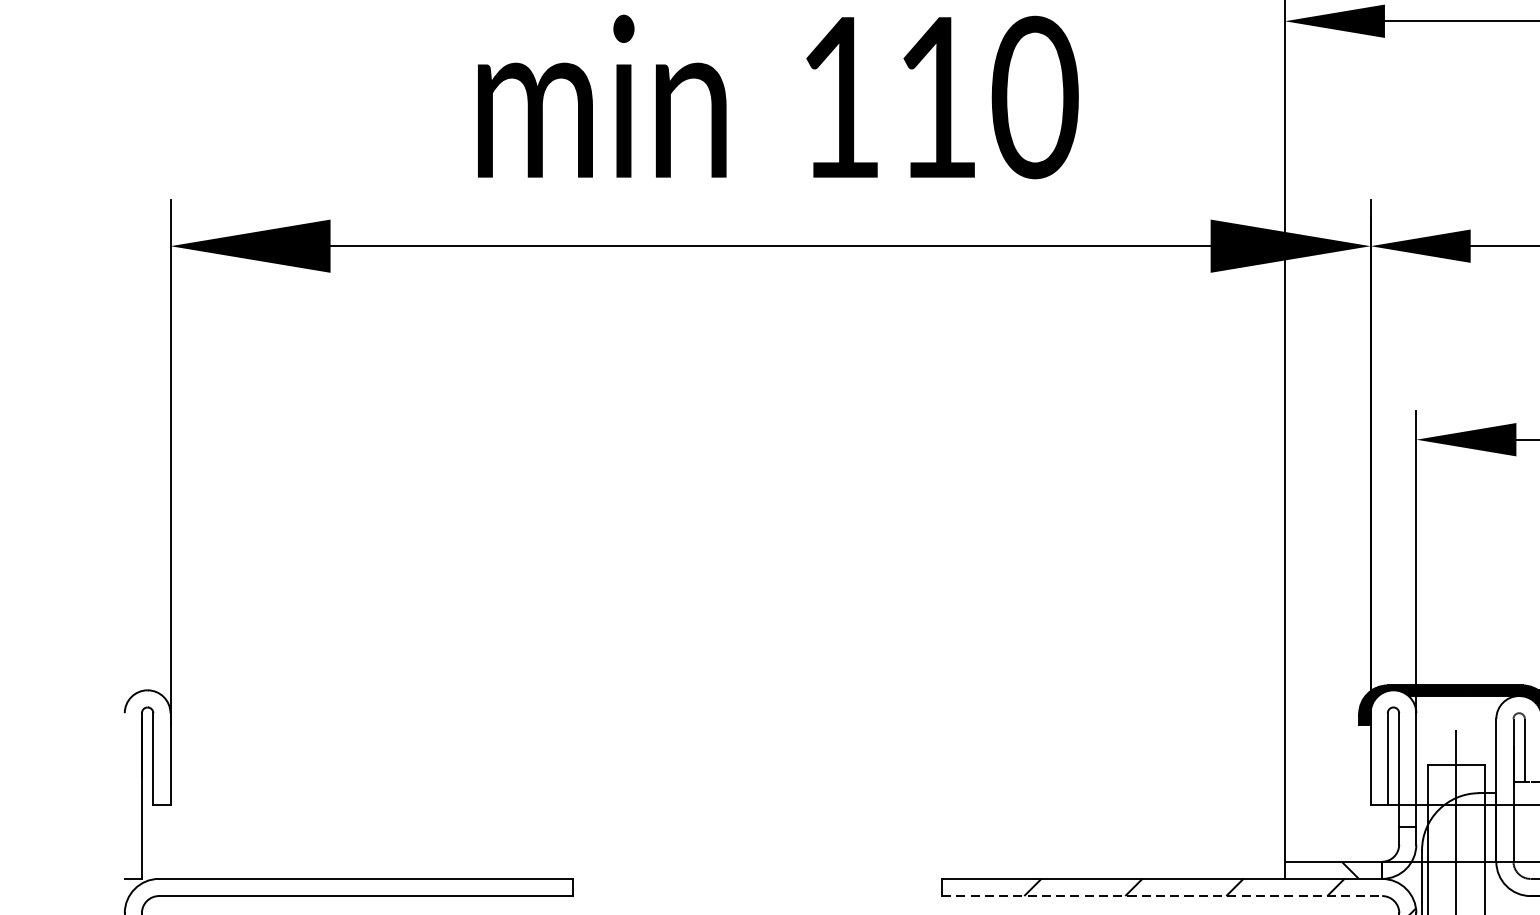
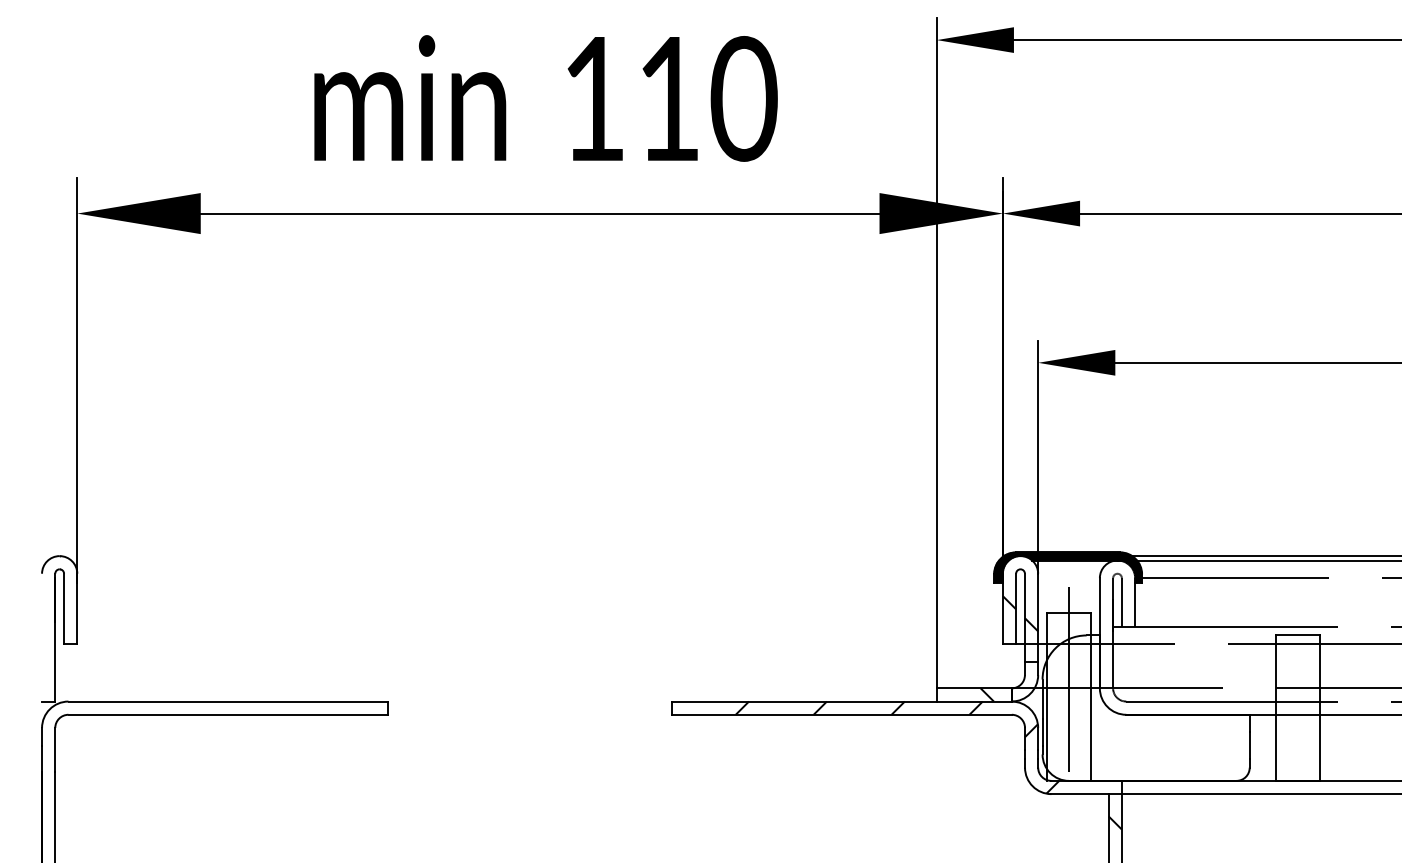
hatch: (1393, 764) -> (1020, 613), added
line: (1162, 895) -> (842, 714), dashed -> solid

